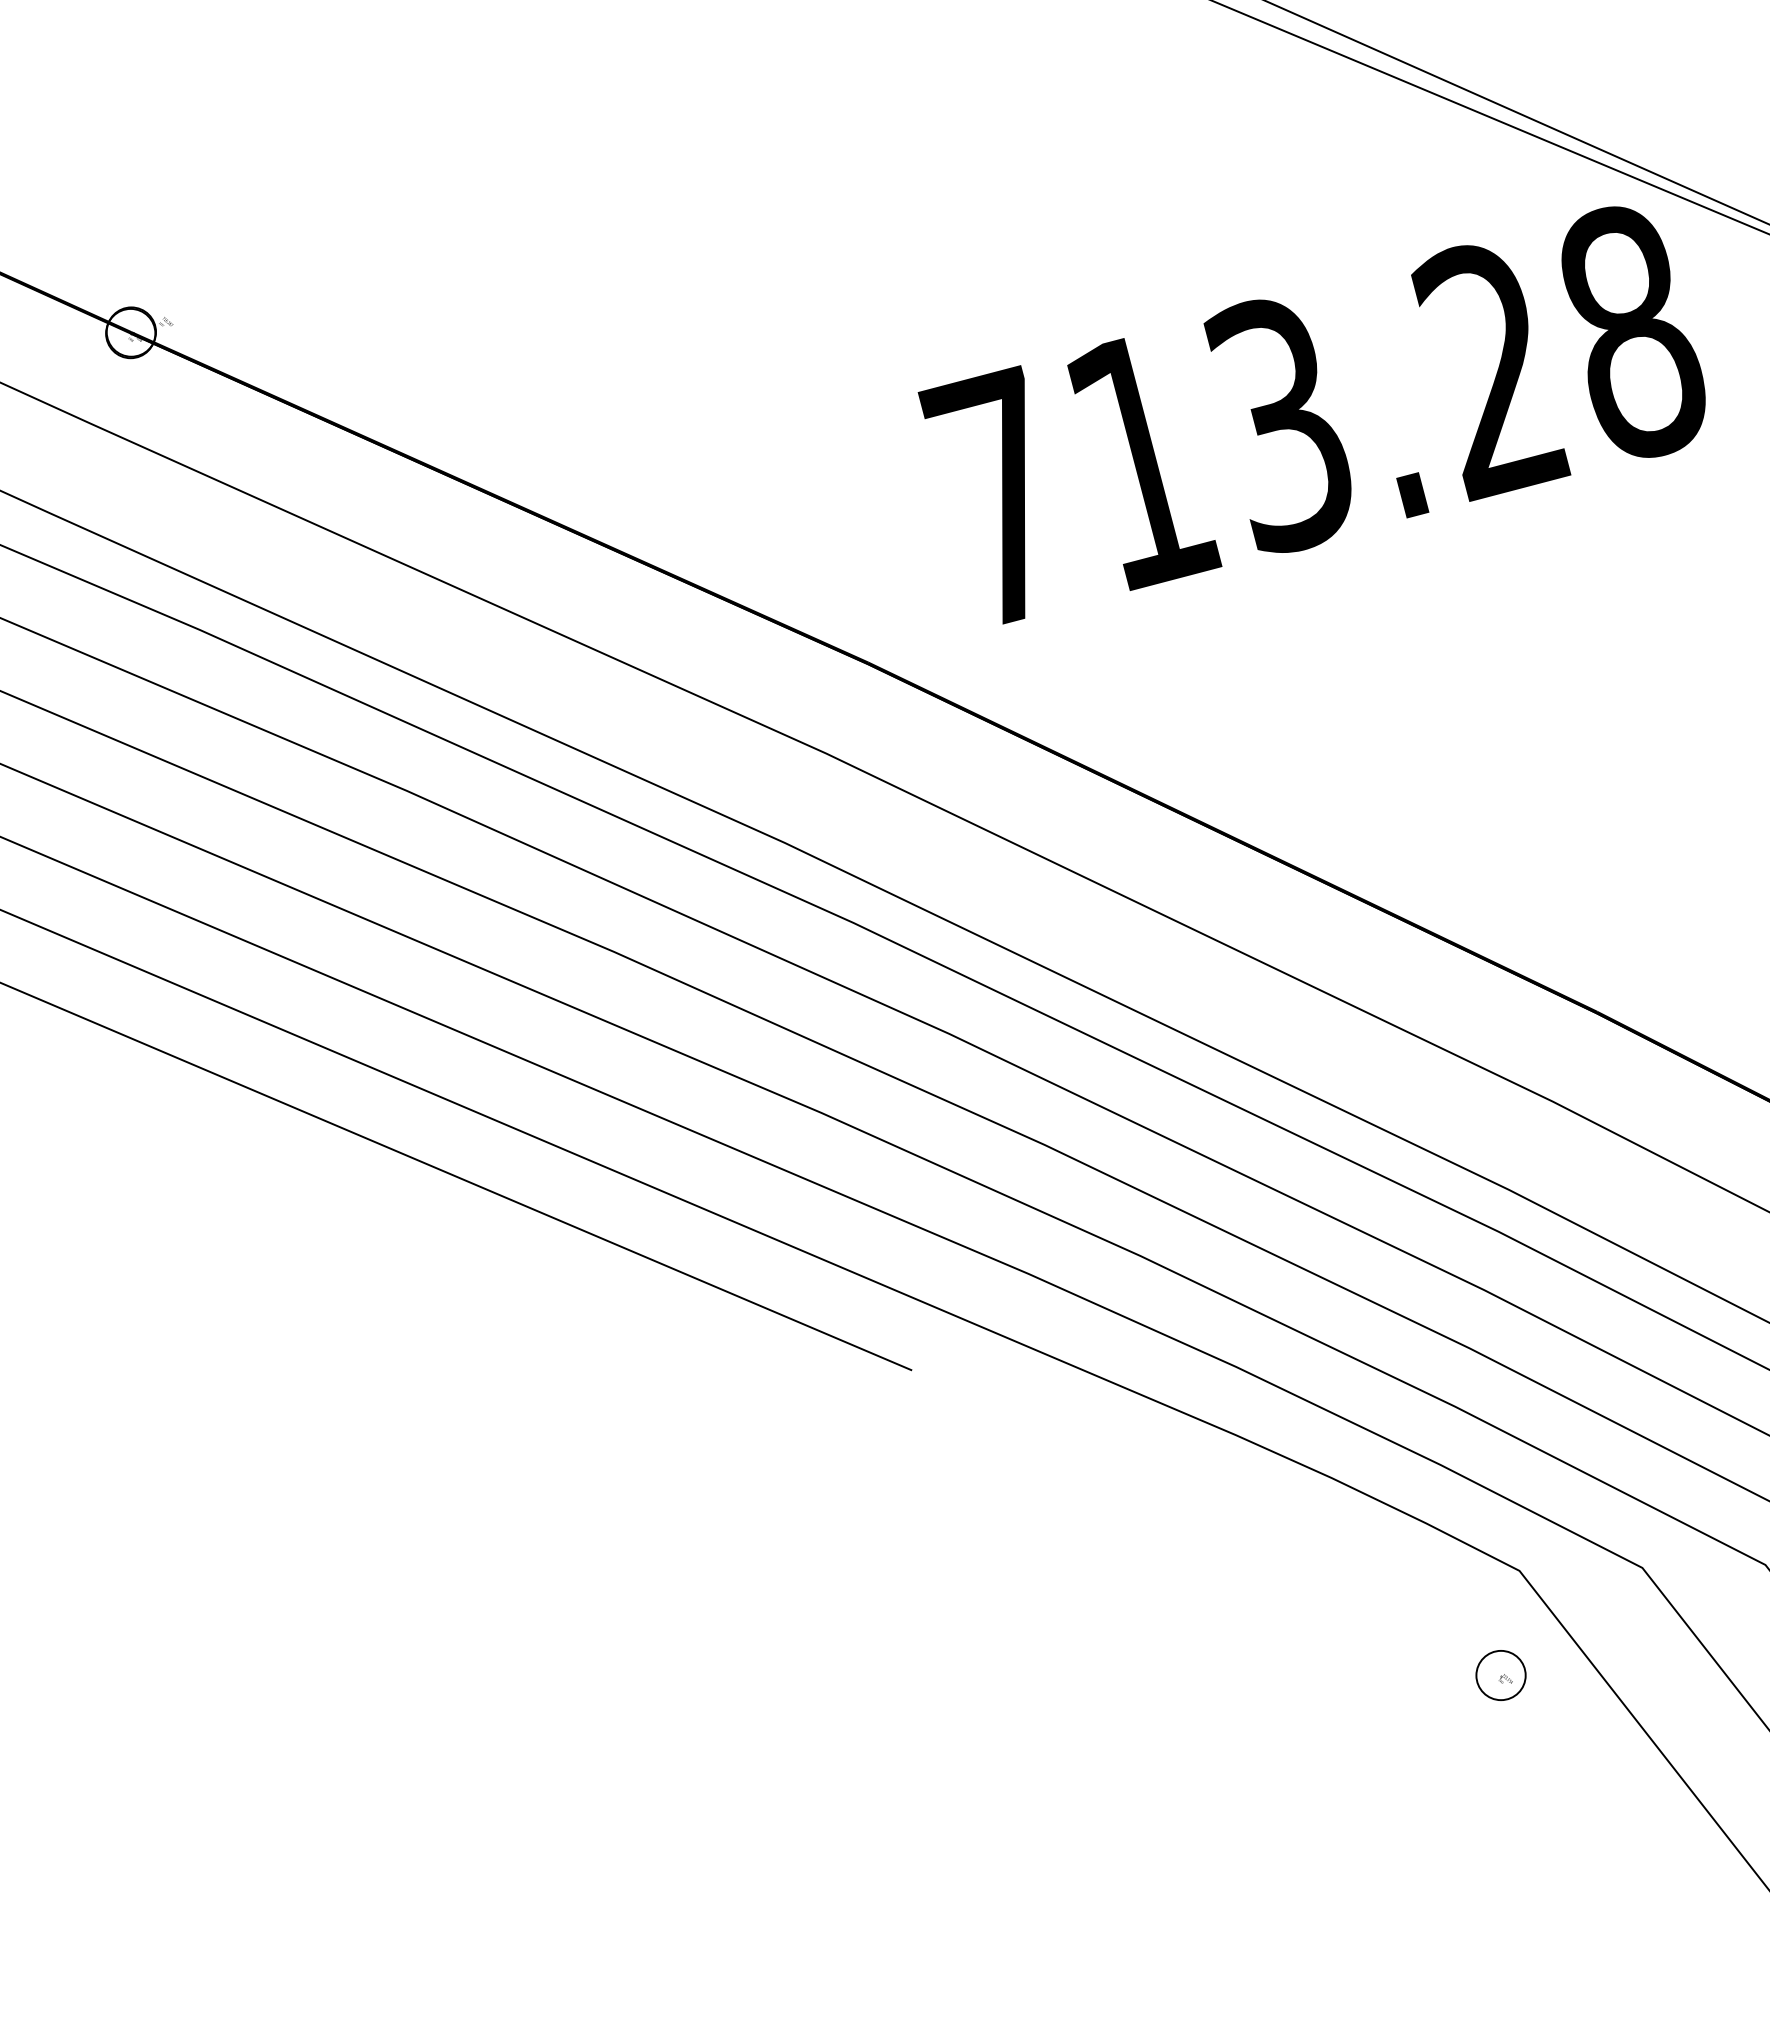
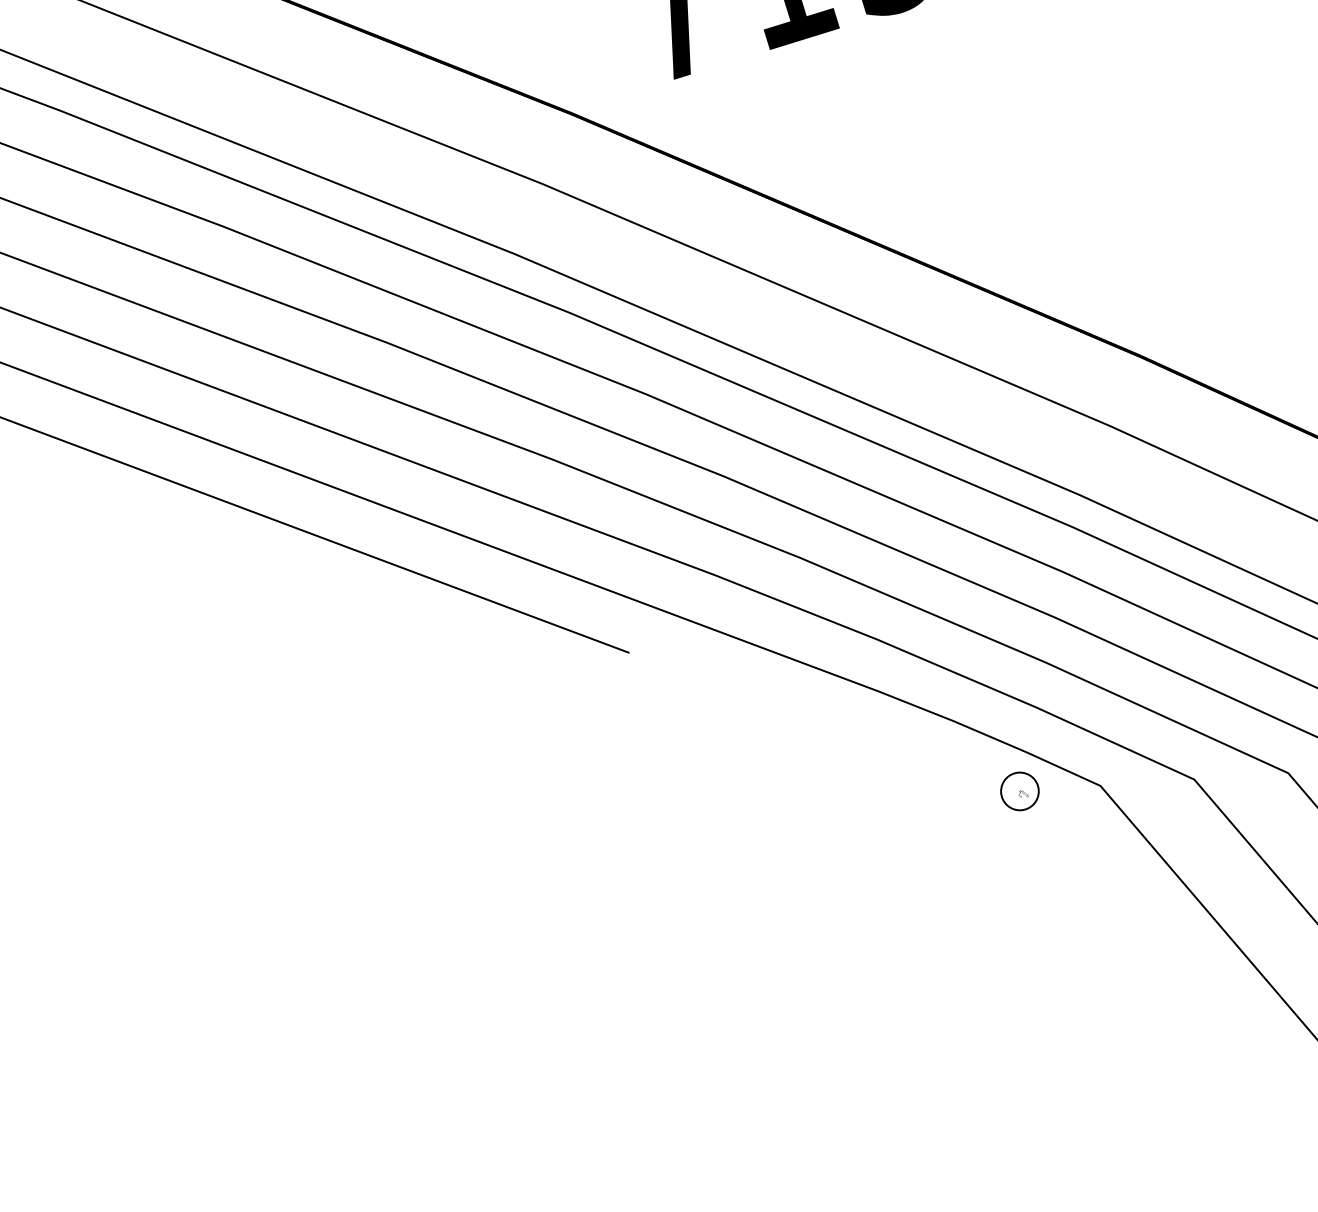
part: (1500, 1675) -> (1019, 791), moved

